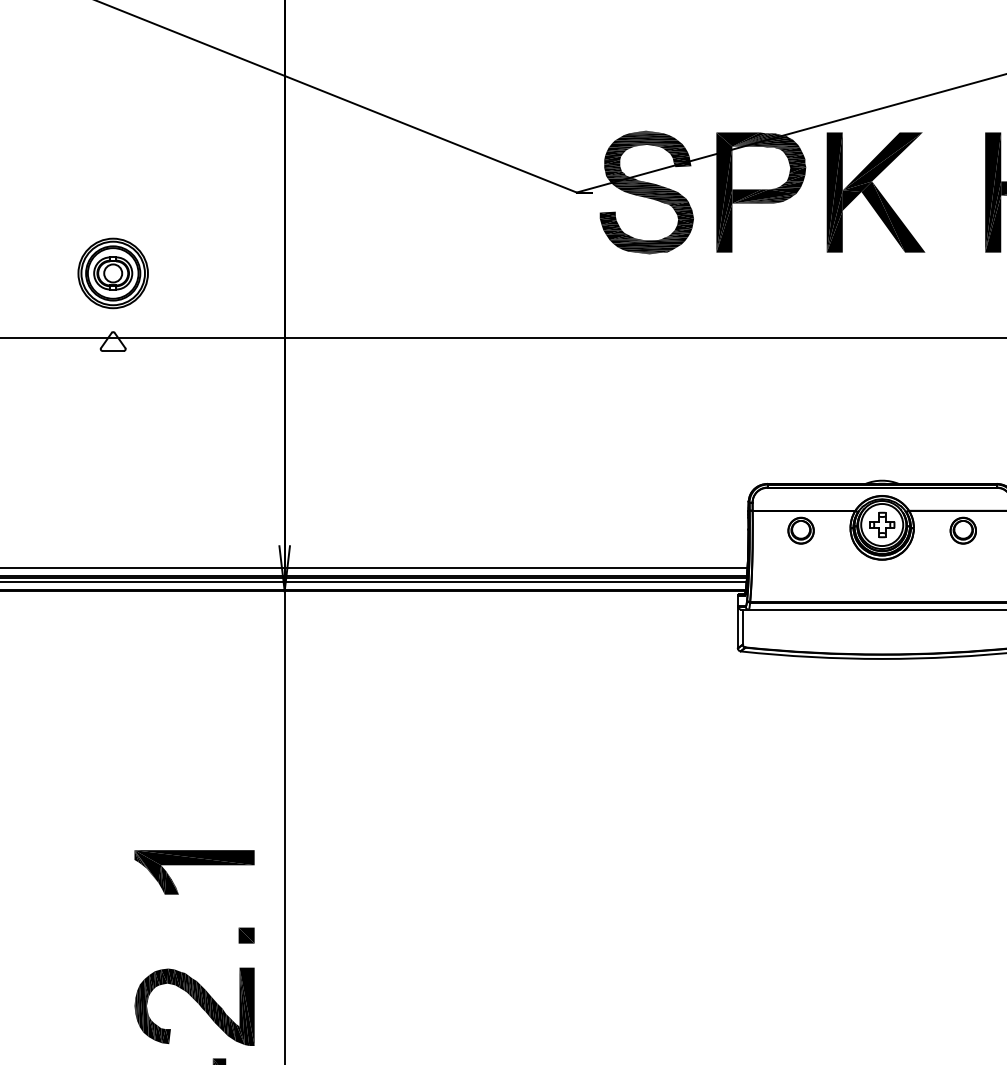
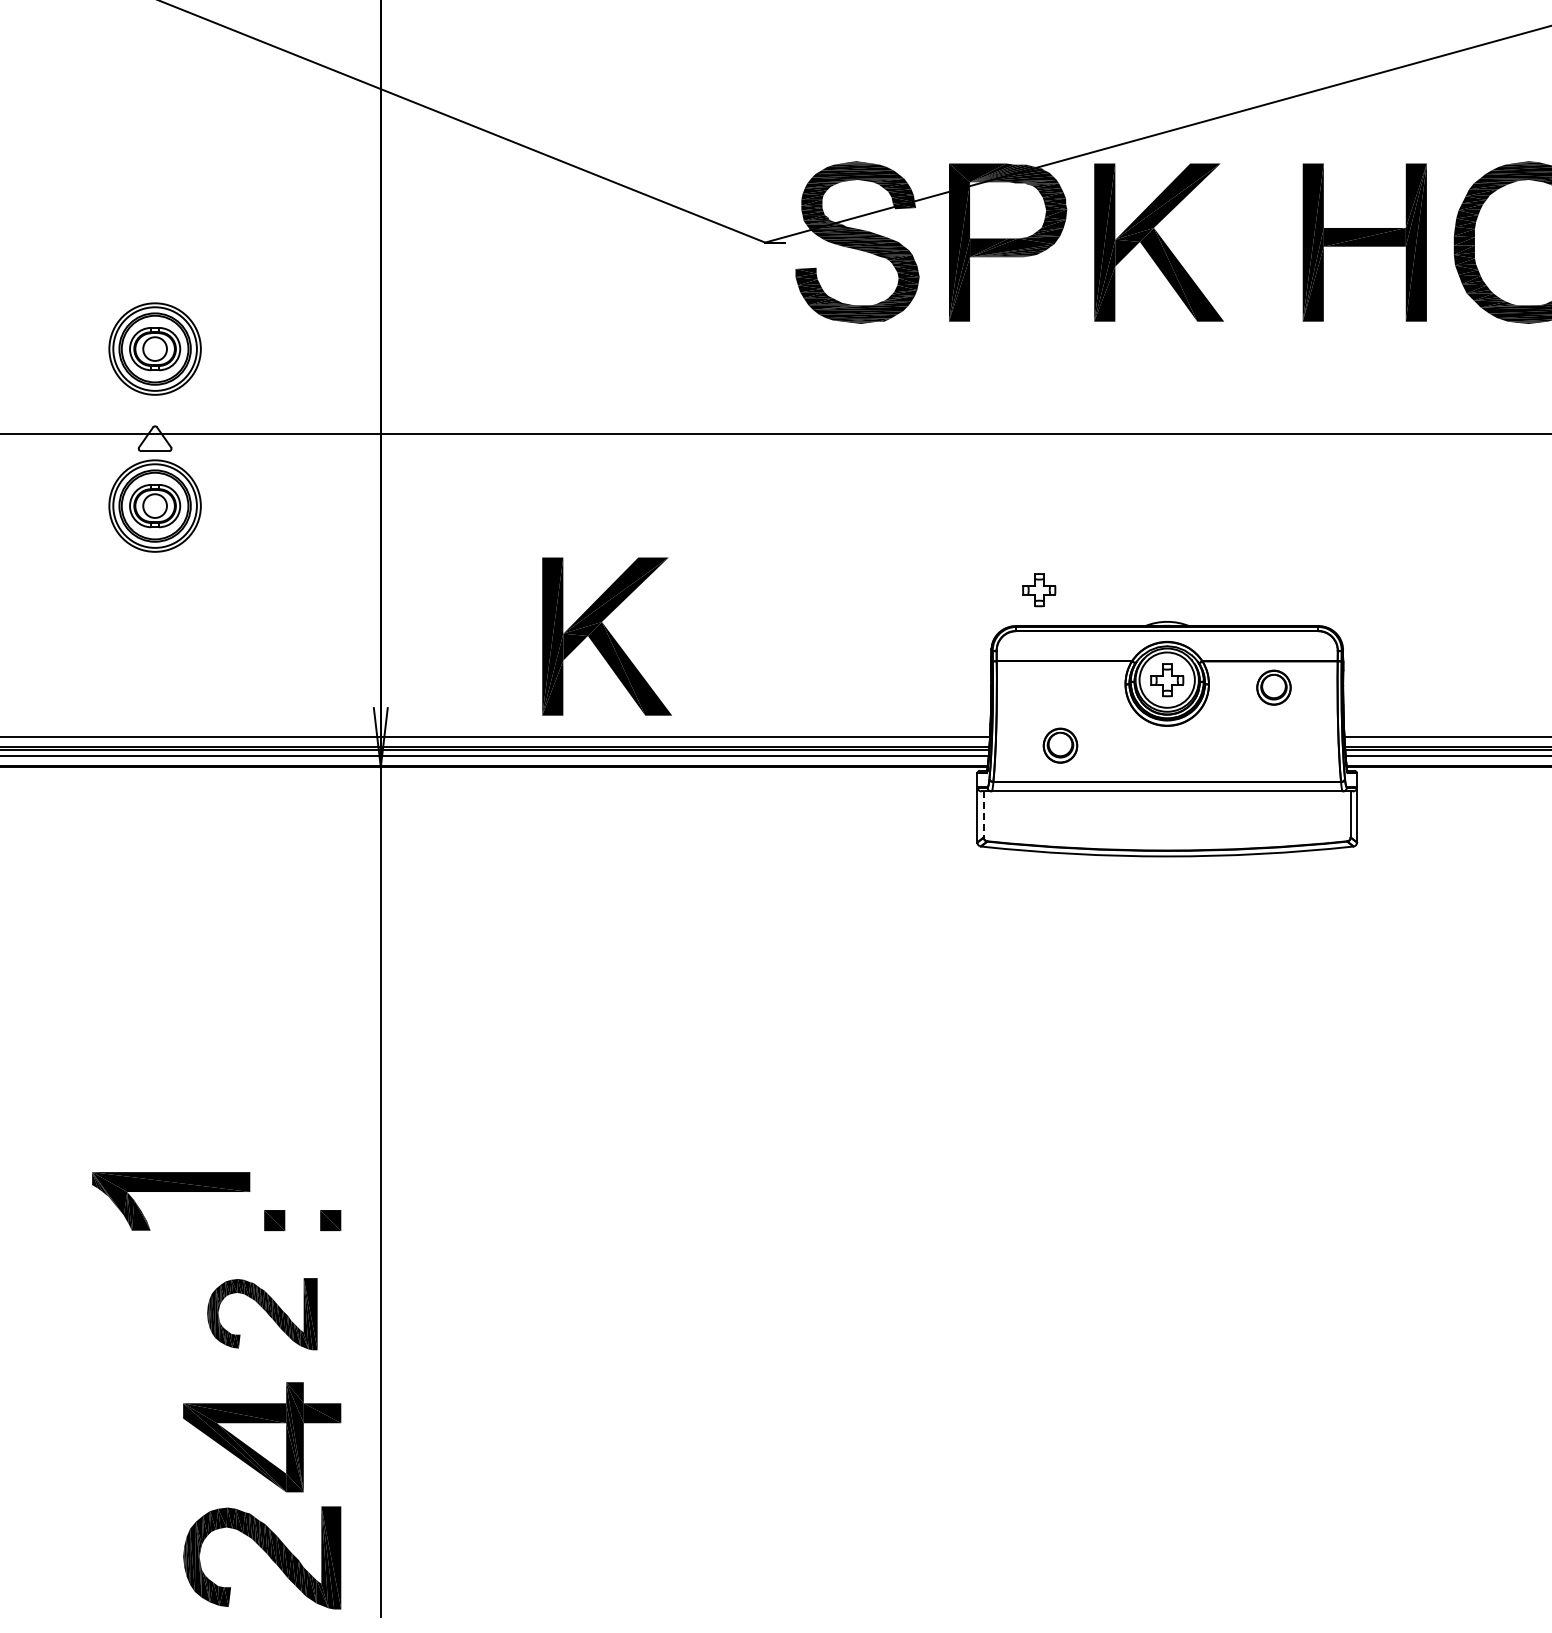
part: (112, 392) -> (154, 505), added
part: (785, 456) -> (1039, 590), added
part: (456, 491) -> (606, 636), added
part: (801, 530) -> (1060, 745), moved
line: (742, 627) -> (983, 815), solid -> dashed
part: (194, 864) -> (171, 1191), moved
part: (203, 935) -> (274, 1220), added
part: (194, 1006) -> (262, 1313), size x0.7

